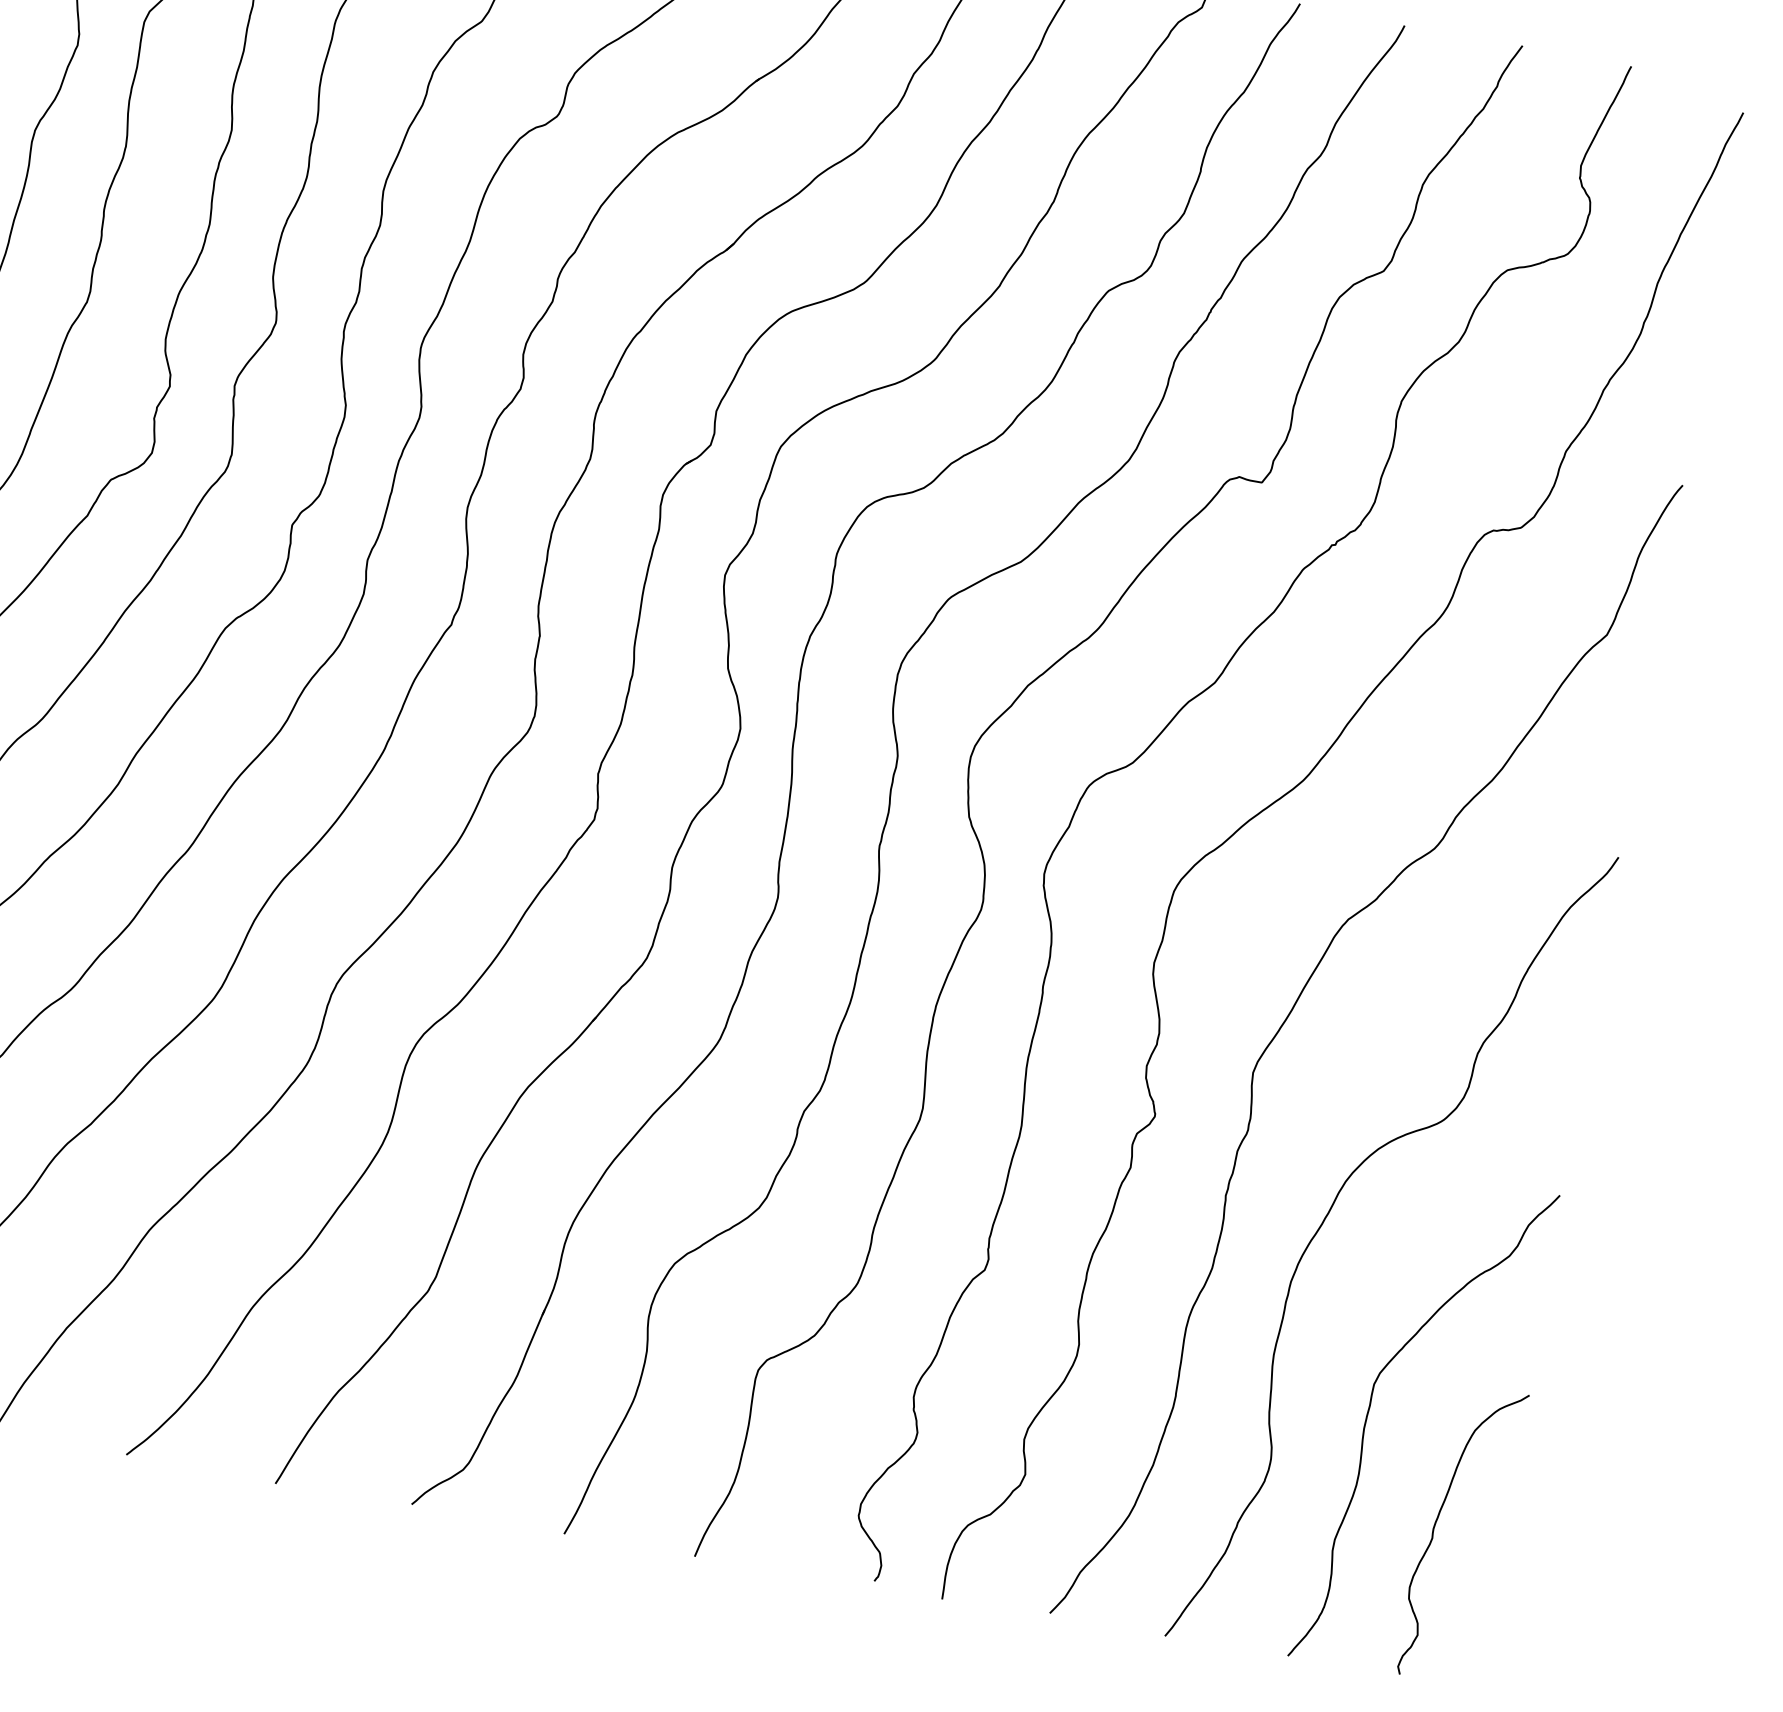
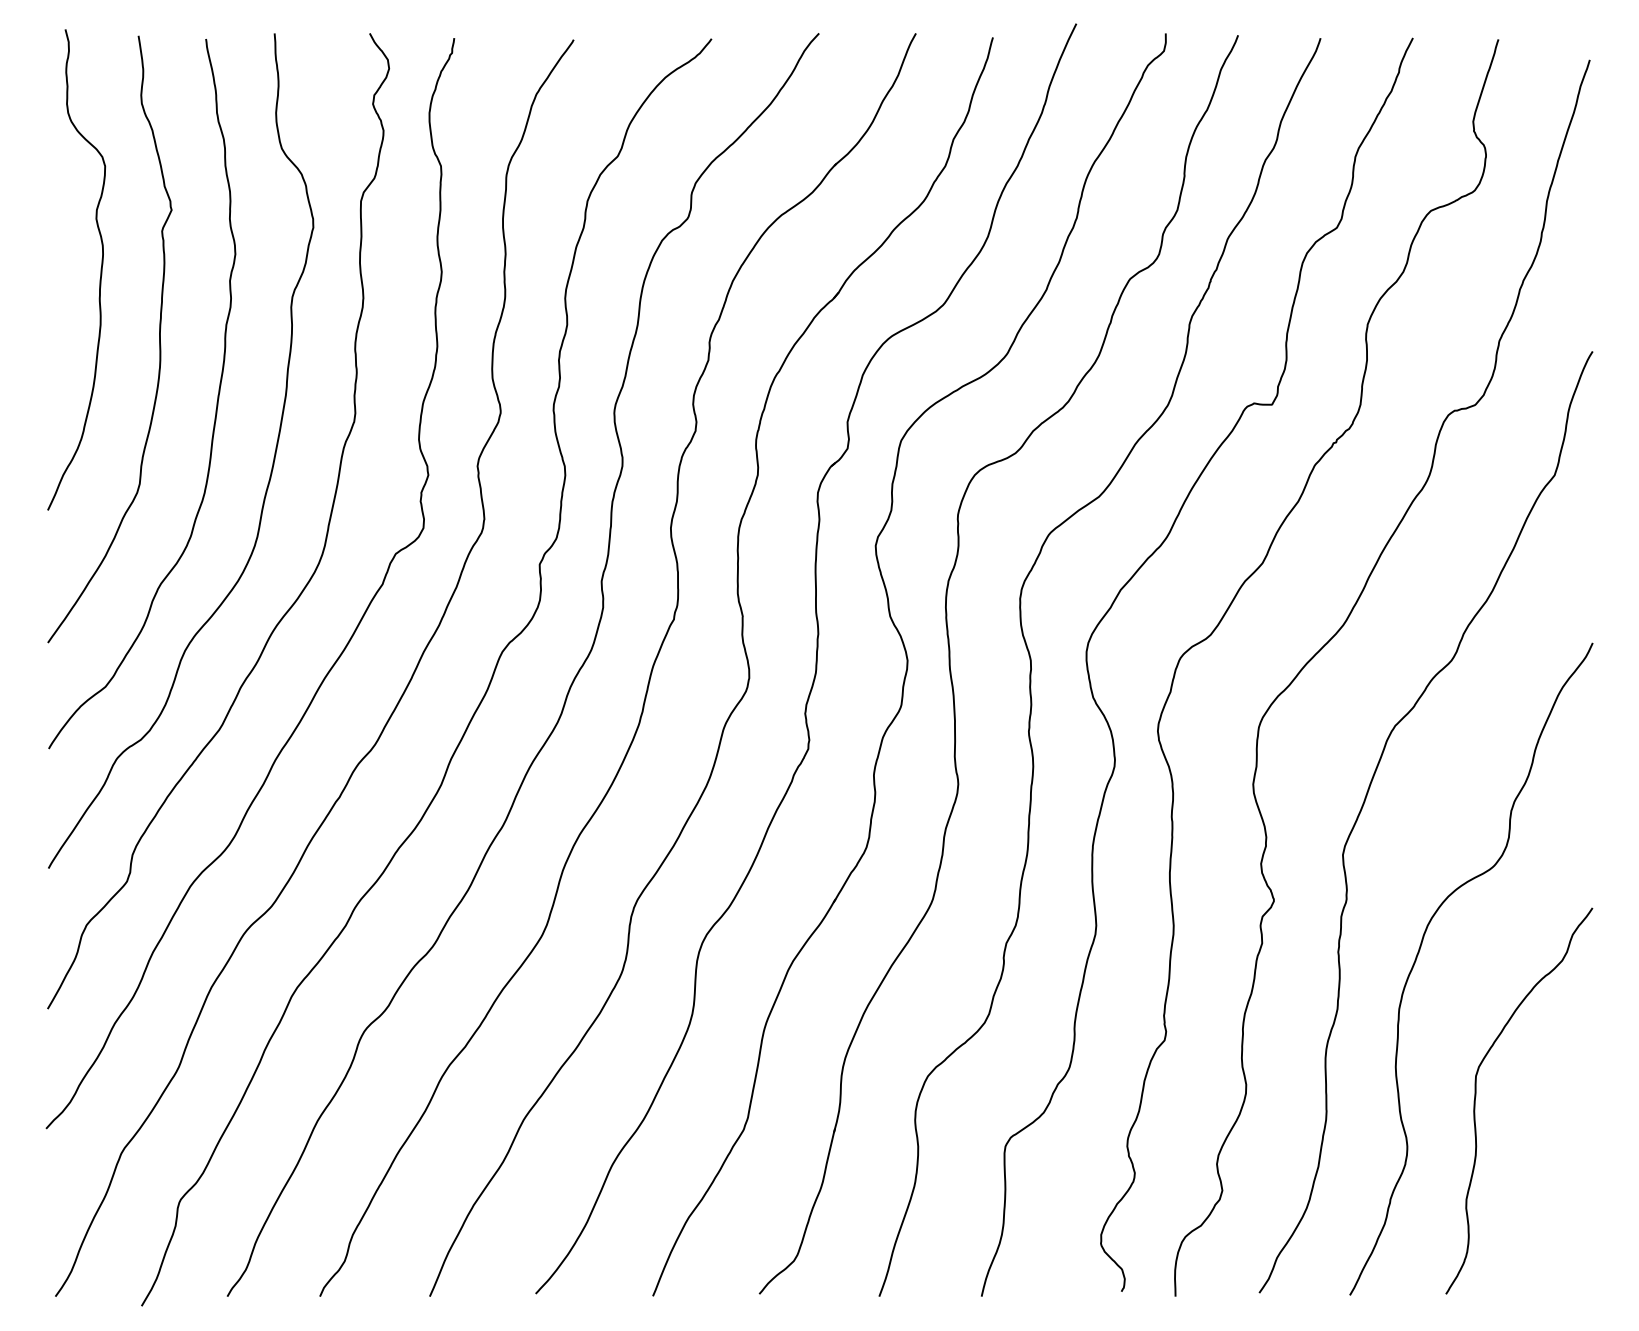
curve: (1437, 1521) -> (1542, 1172), removed

